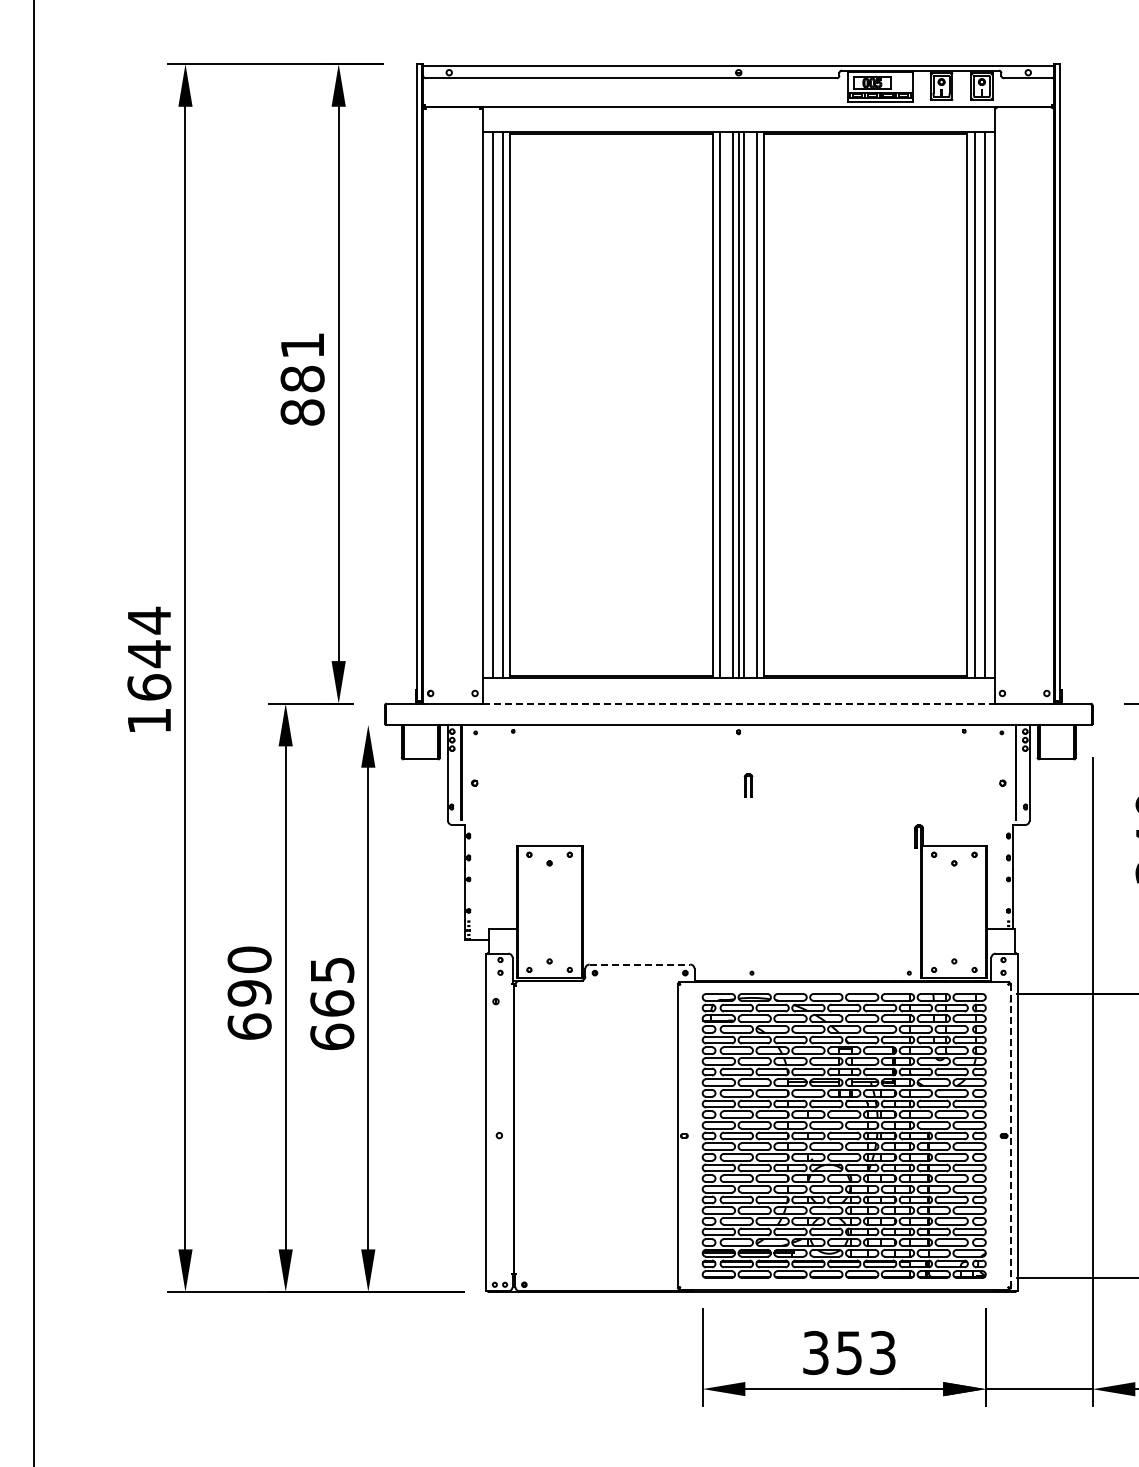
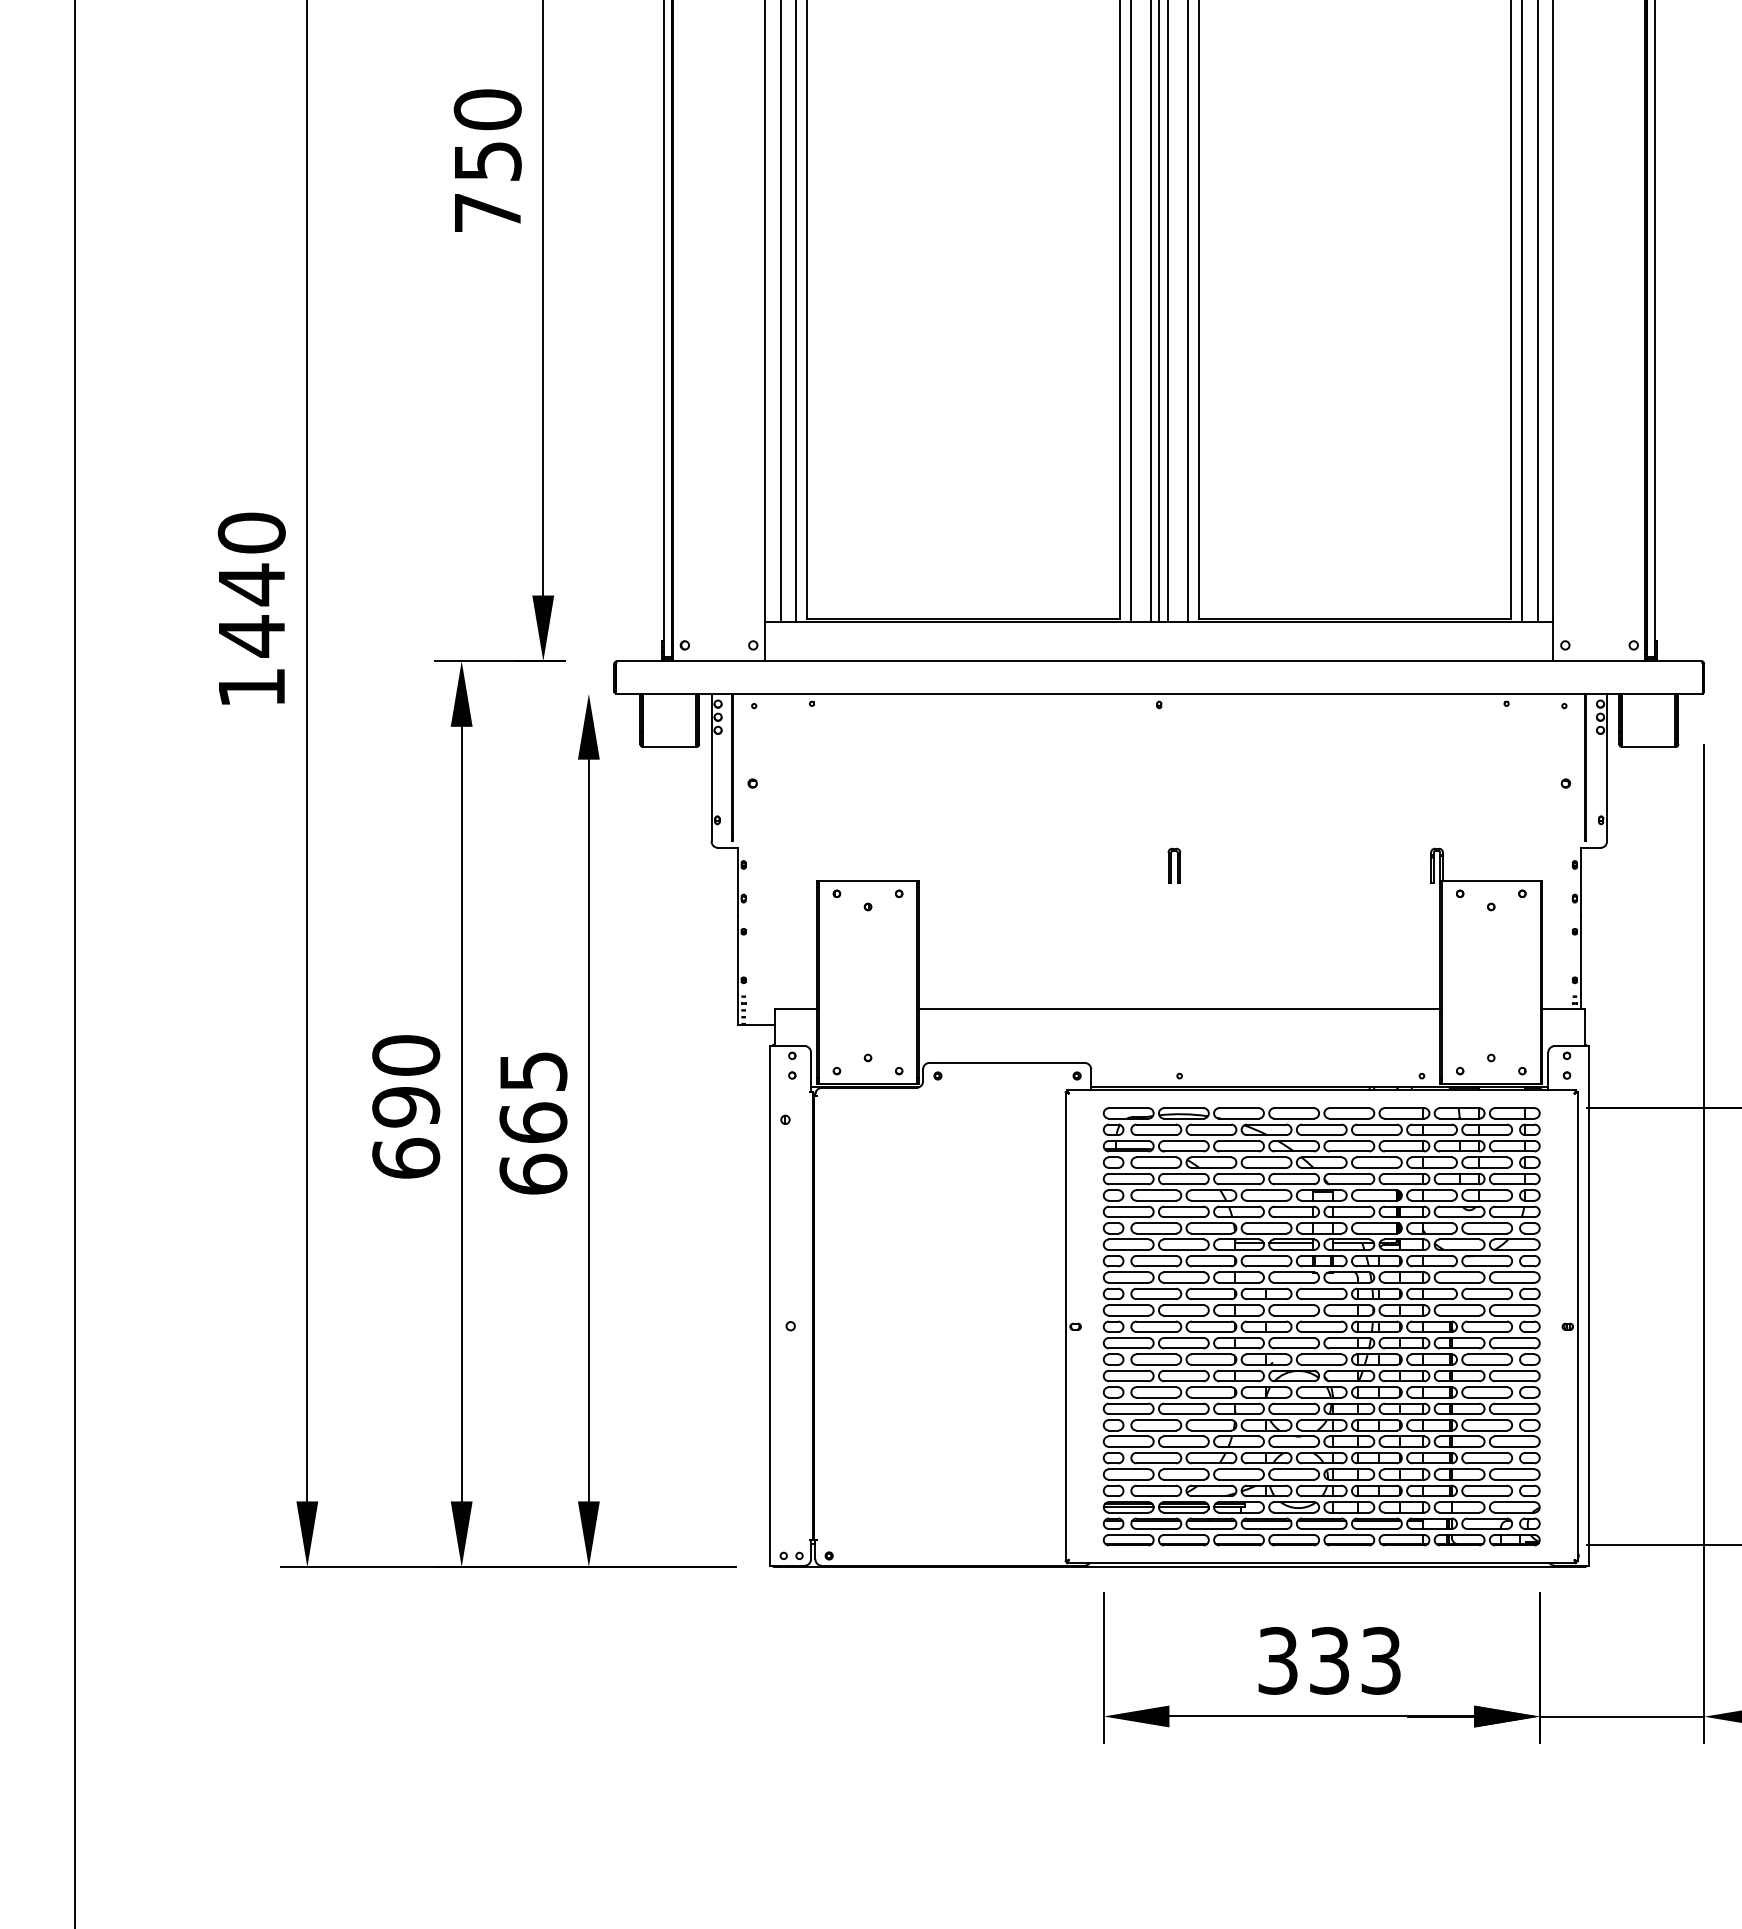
text: (302, 378) -> (487, 160), 881 -> 750
text: (149, 653) -> (251, 583), 1644 -> 1440
line: (738, 703) -> (1158, 660), dashed -> solid
part: (748, 785) -> (1174, 865), moved
line: (751, 929) -> (1178, 1008), added
line: (640, 964) -> (1007, 1062), dashed -> solid
line: (1010, 1136) -> (1577, 1327), dashed -> solid
text: (849, 1352) -> (1329, 1660), 353 -> 333

